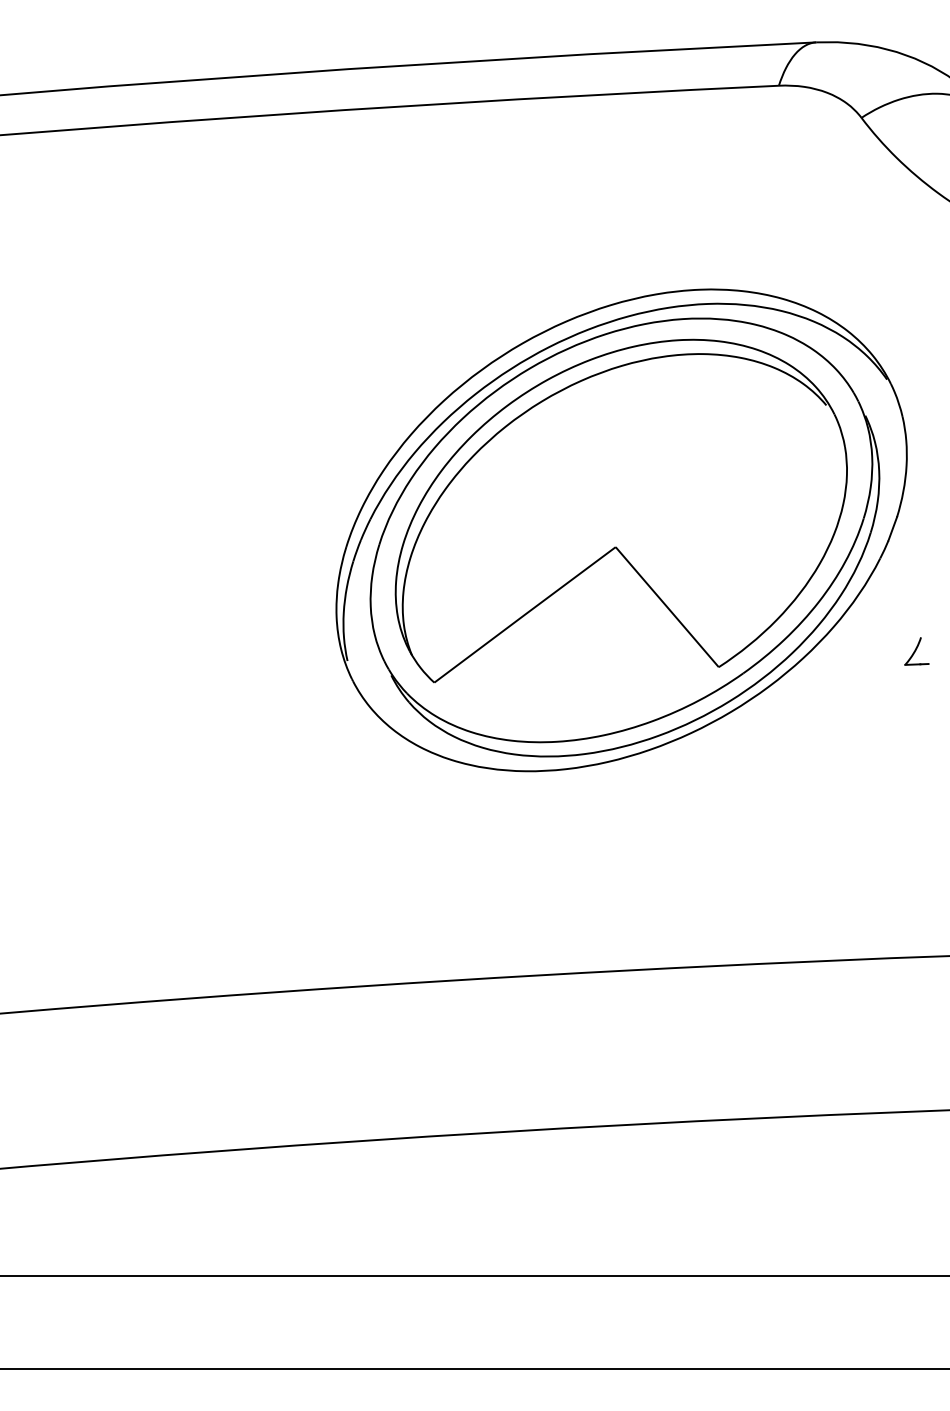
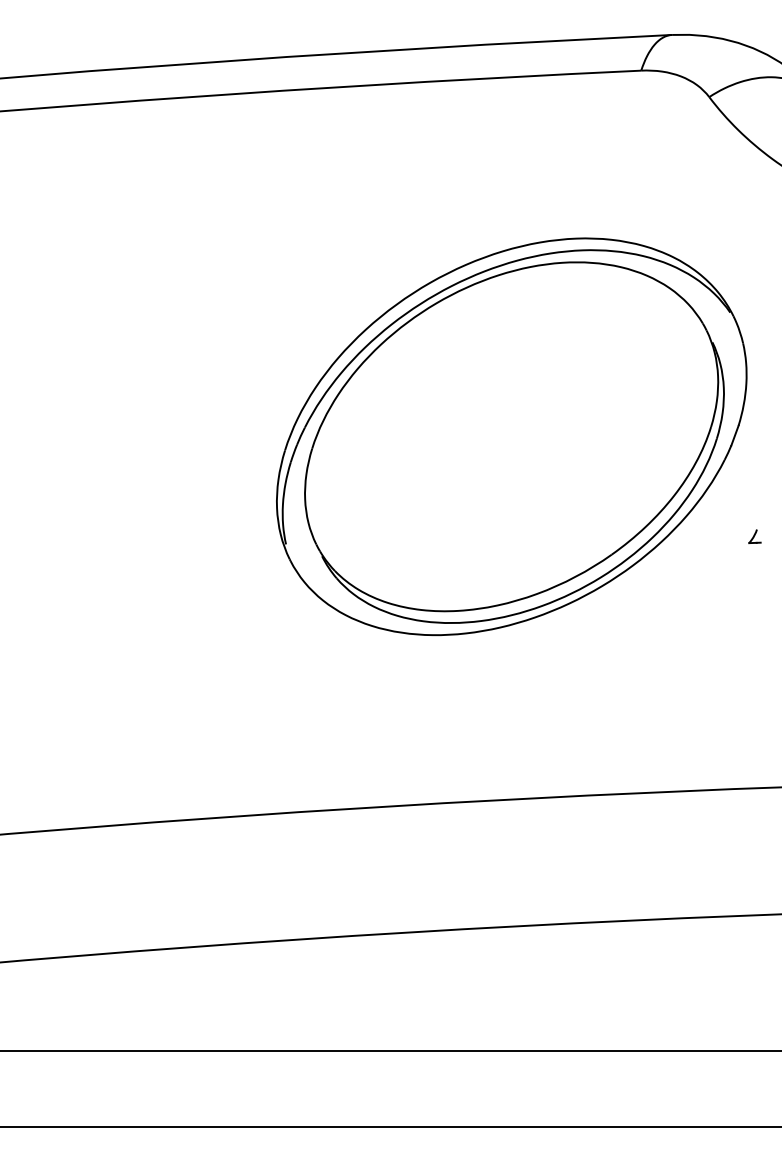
part: (621, 510) -> (511, 420), removed
part: (916, 651) -> (754, 536), size x0.6

